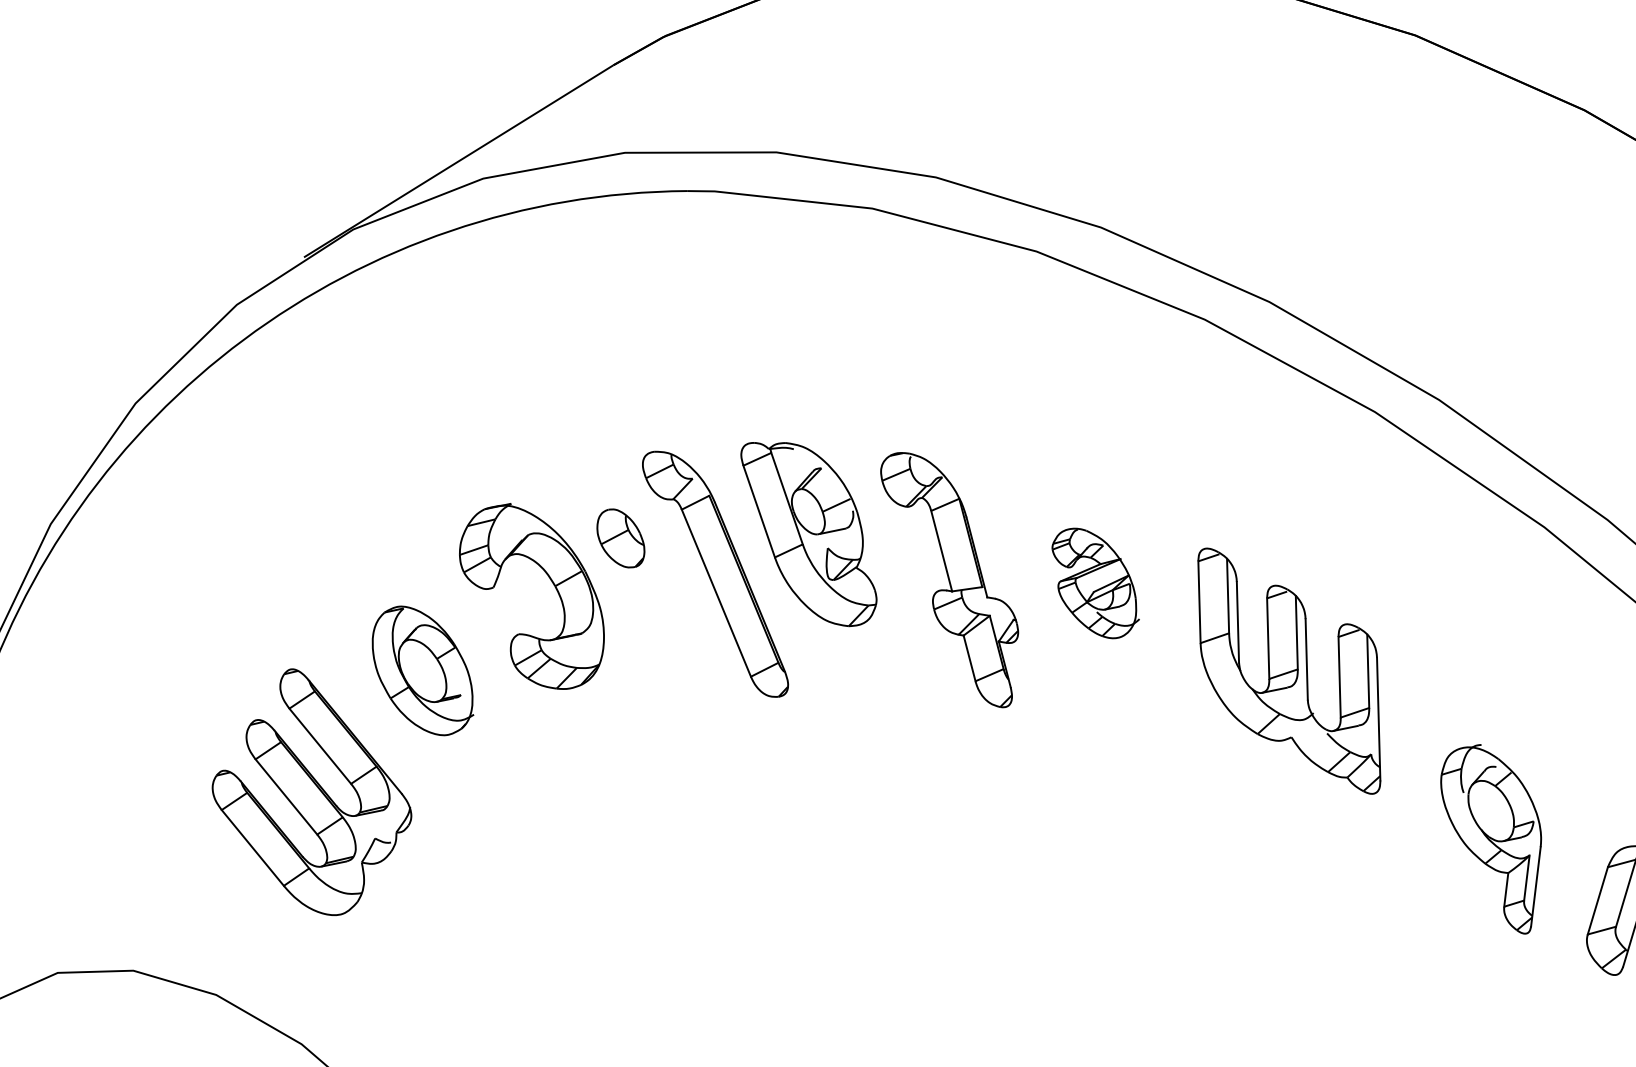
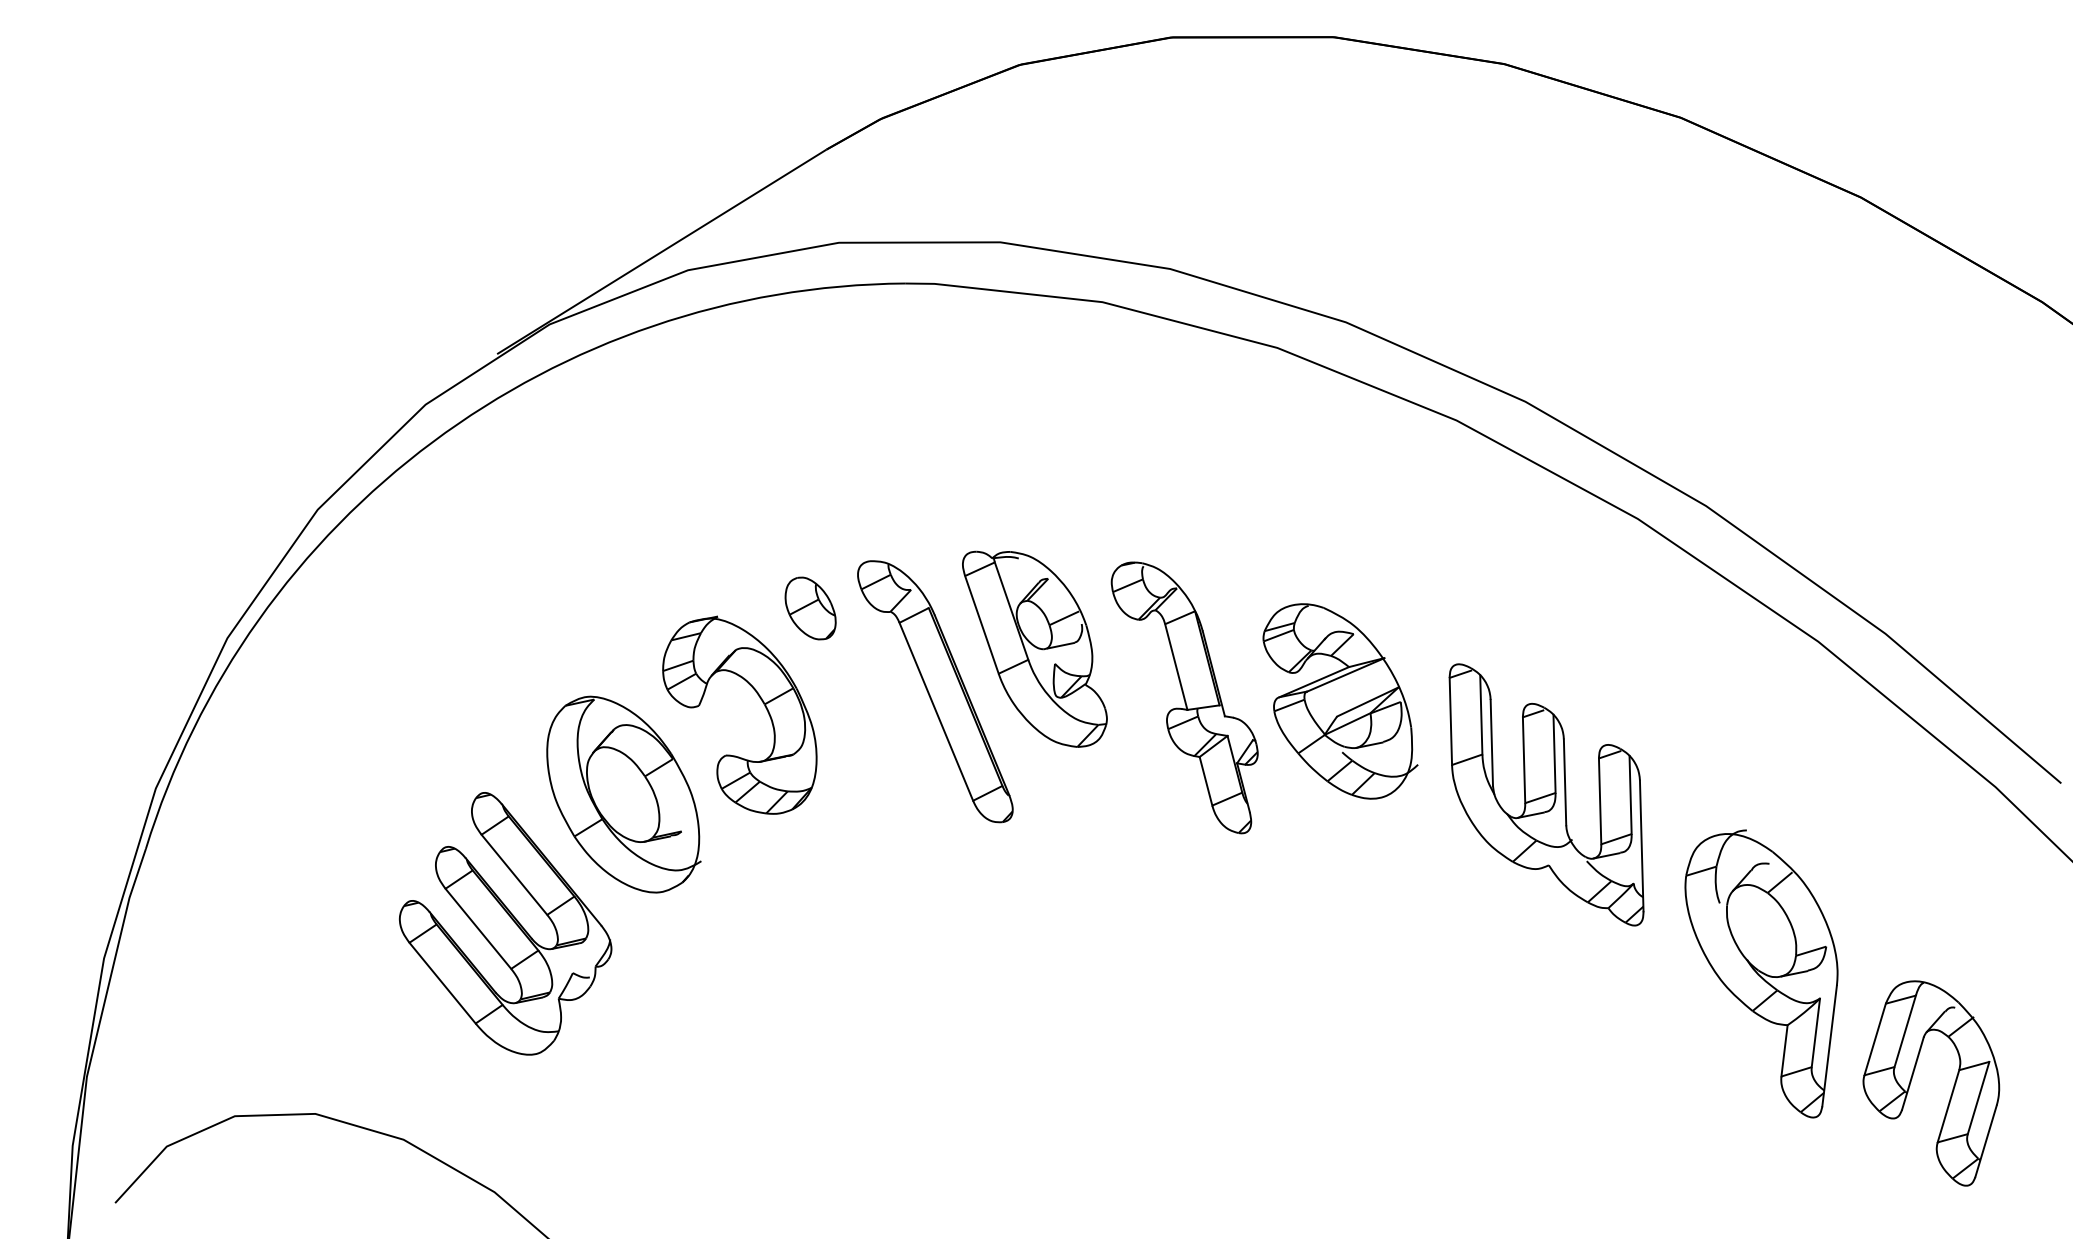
part: (620, 538) -> (810, 608), moved
part: (1095, 583) -> (1340, 701), size x1.67
part: (422, 670) -> (623, 794), size x1.43
part: (1491, 838) -> (1761, 973), size x1.43

